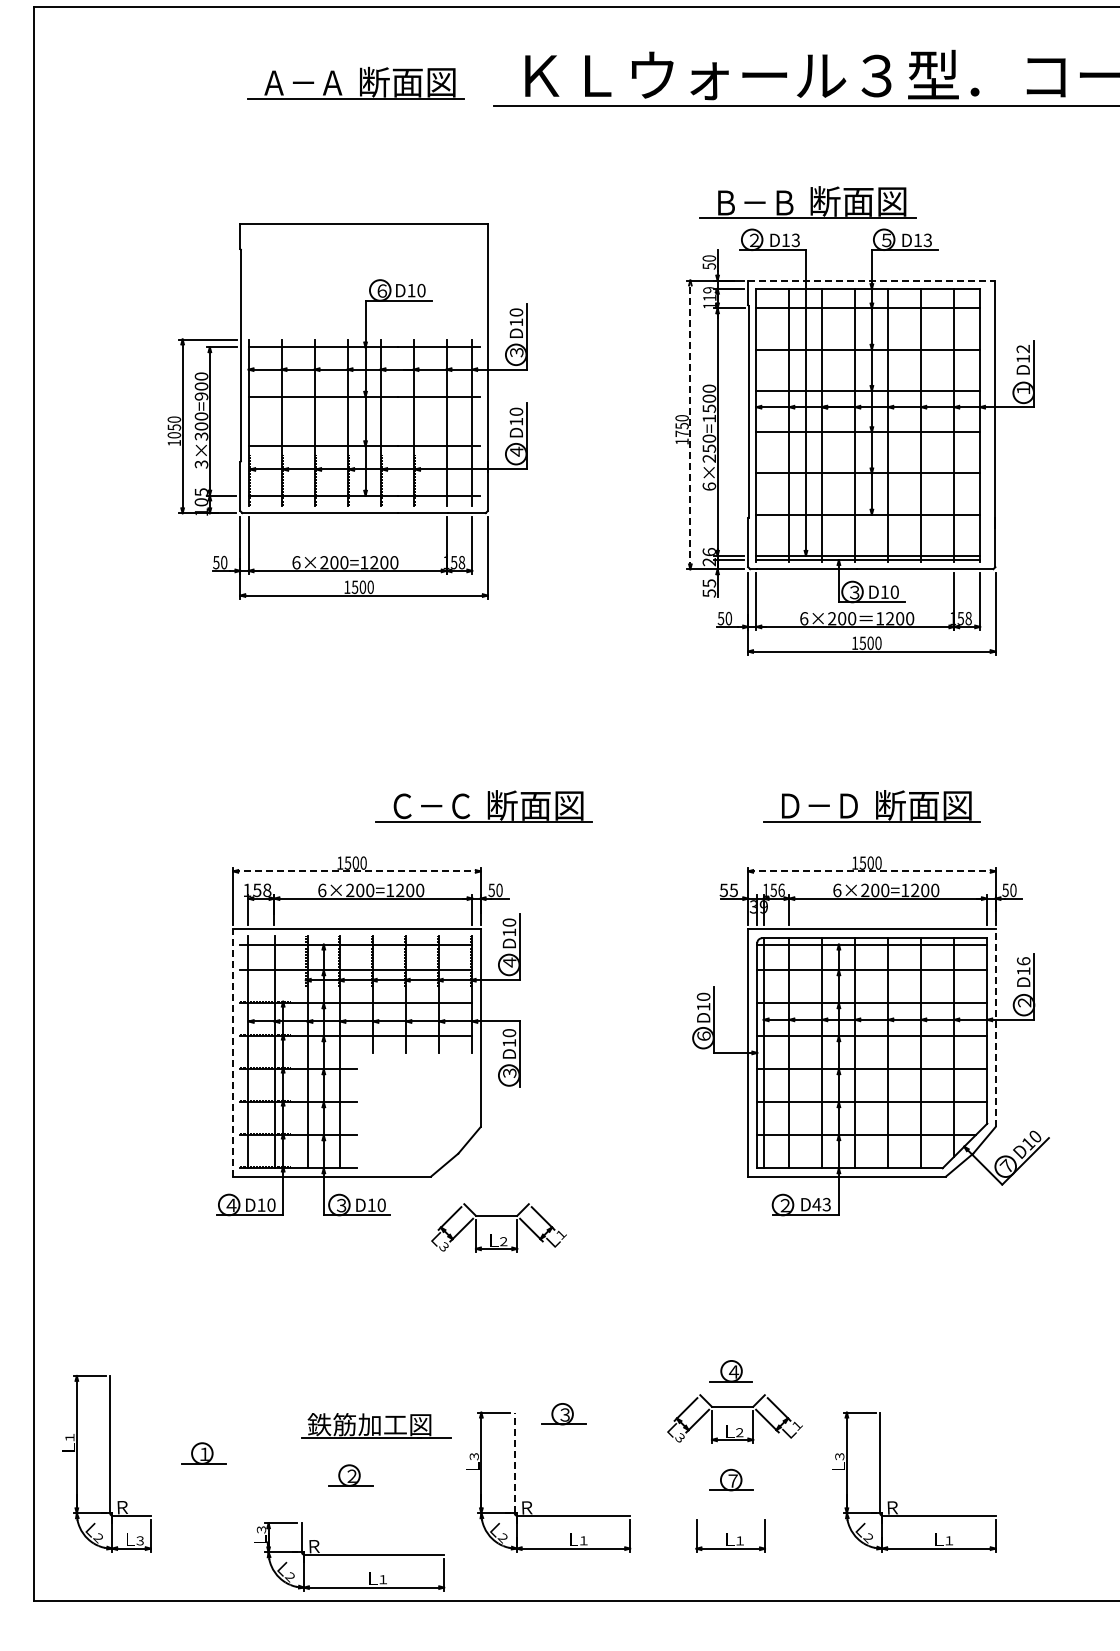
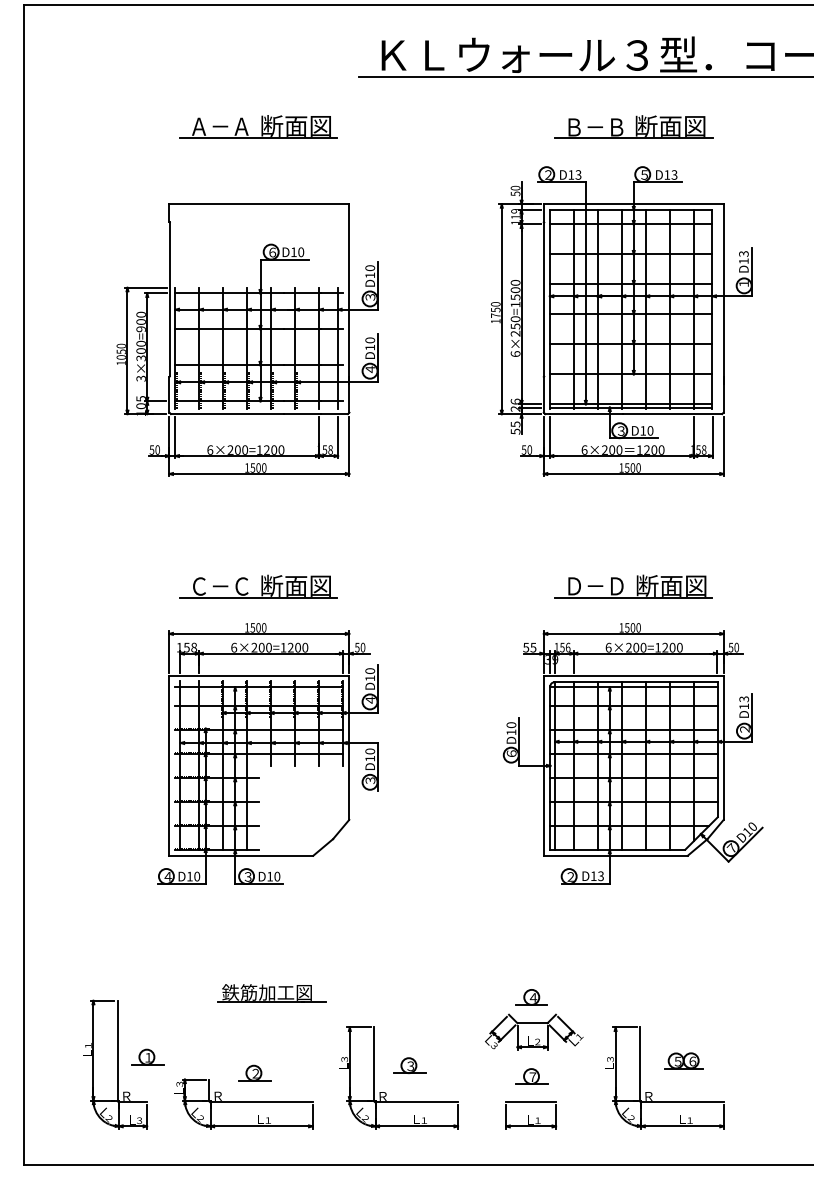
part: (355, 82) -> (258, 126), moved
part: (807, 202) -> (633, 127), moved
line: (871, 280) -> (633, 204), dashed -> solid
text: (1023, 349) -> (744, 254), D12 -> D13
part: (347, 411) -> (247, 340), moved
line: (690, 424) -> (501, 308), dashed -> solid
part: (483, 806) -> (258, 586), moved
line: (356, 871) -> (259, 633), dashed -> solid
line: (871, 871) -> (633, 633), dashed -> solid
text: (1023, 961) -> (744, 699), D16 -> D13
line: (995, 1028) -> (723, 748), dashed -> solid
line: (233, 1052) -> (169, 765), dashed -> solid
text: (816, 1204) -> (593, 876), D43 -> D13
part: (491, 1234) -> (357, 897), removed
part: (563, 1414) -> (409, 1065), moved
part: (376, 1425) -> (272, 993), moved
part: (940, 1458) -> (683, 1060), added
line: (514, 1462) -> (373, 1063), dashed -> solid
part: (106, 1463) -> (115, 1064), moved
line: (730, 1515) -> (530, 1102), added
part: (349, 1556) -> (243, 1103), moved

